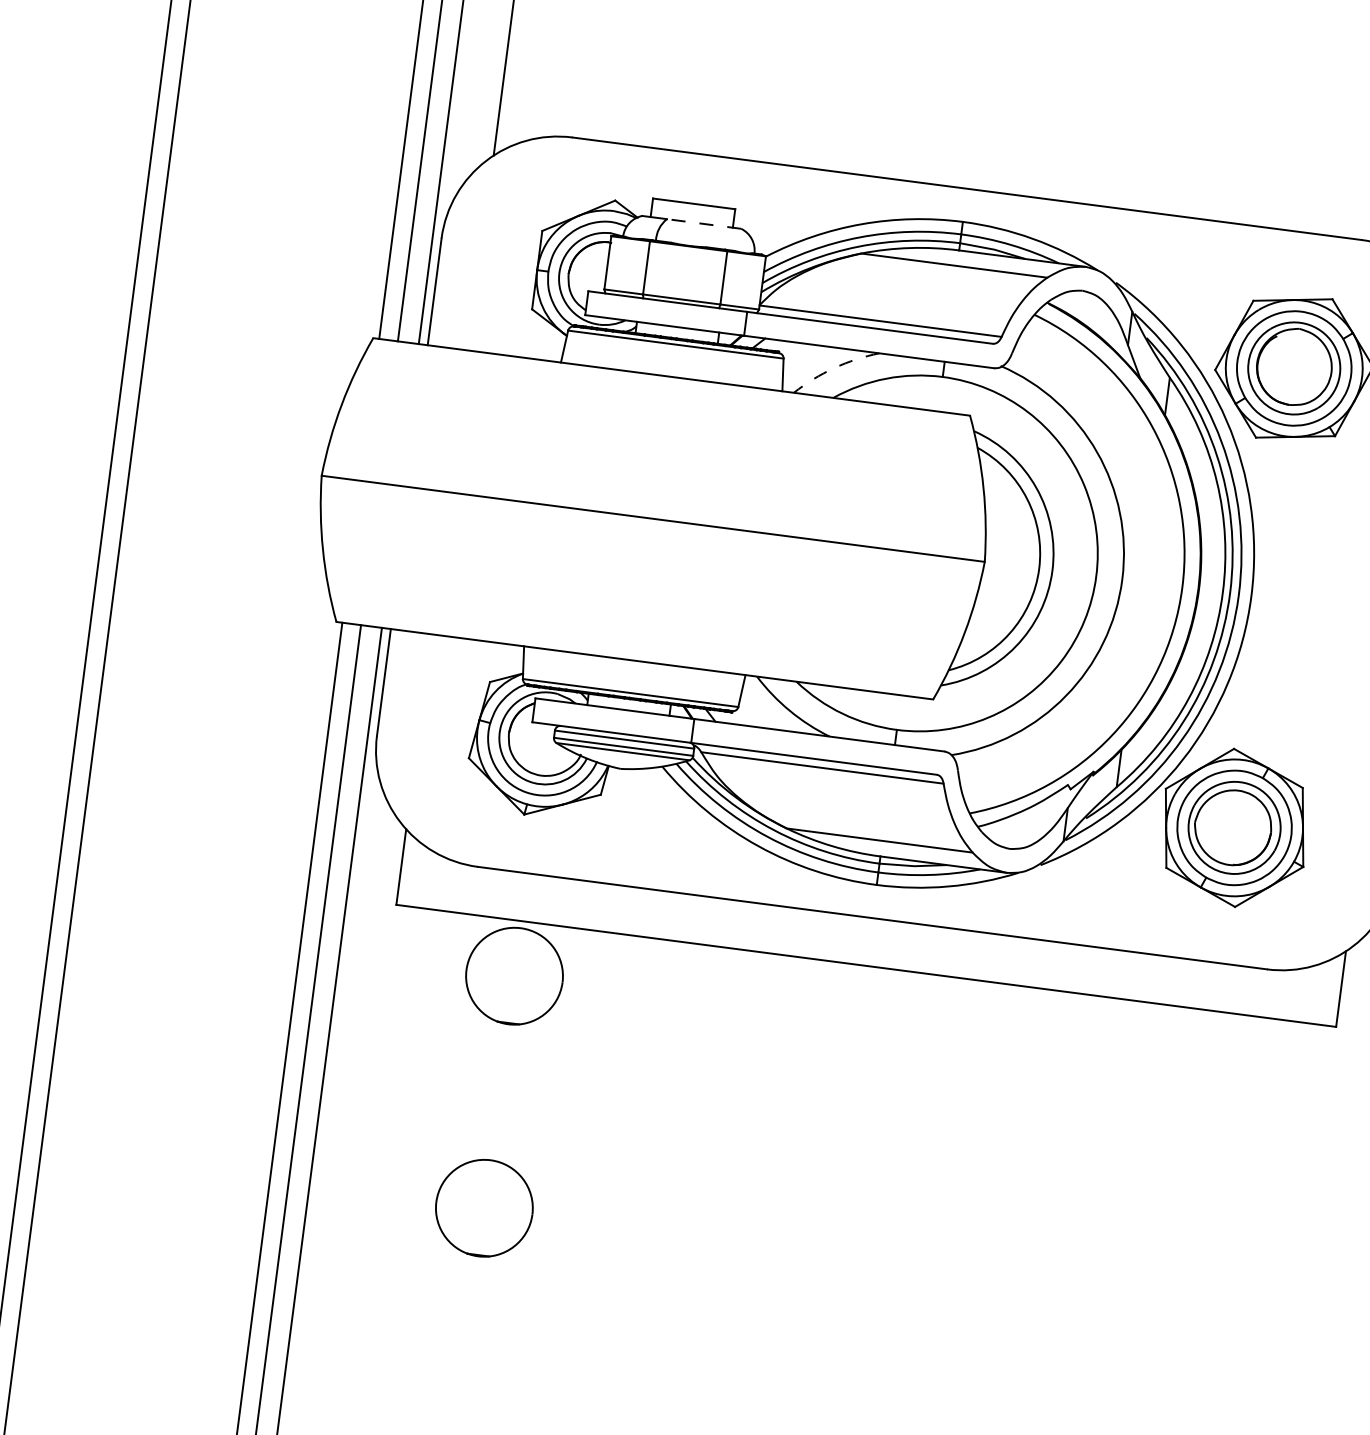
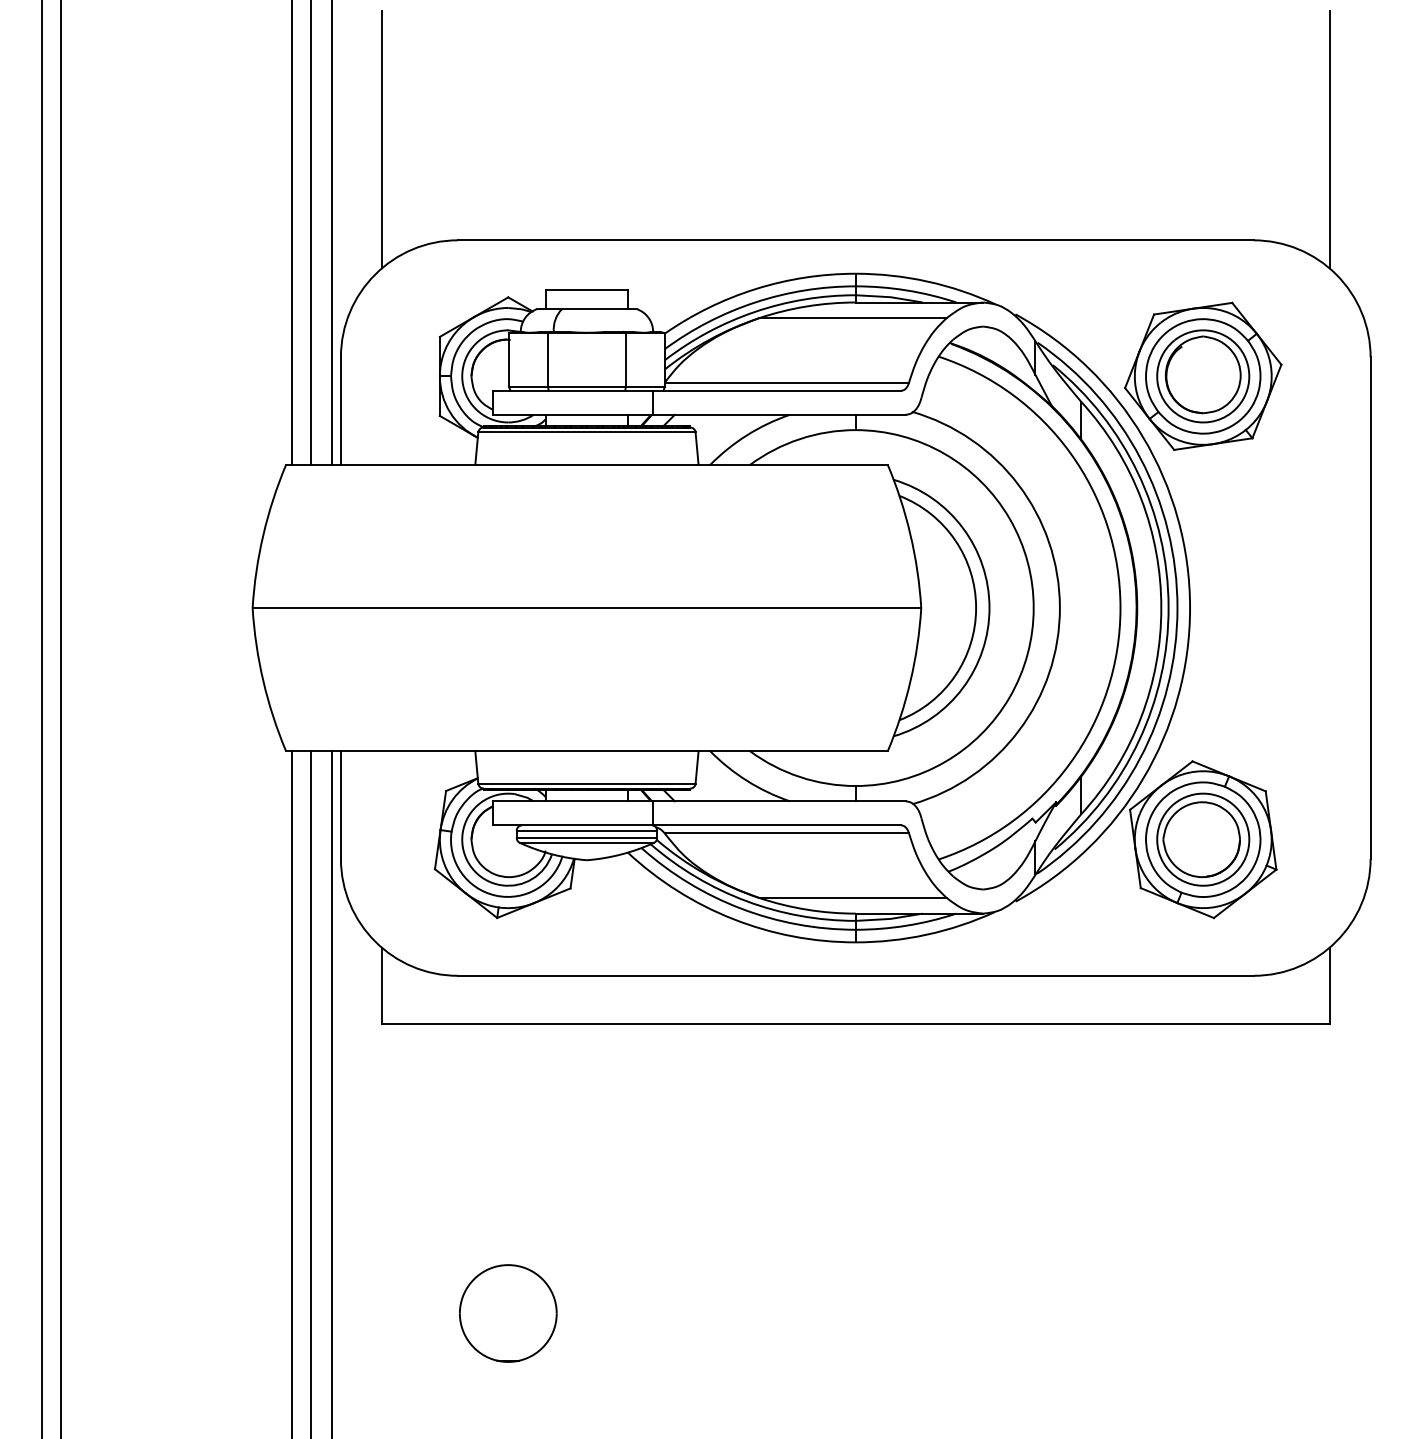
line: (703, 224) -> (598, 309), dashed -> solid
arc: (834, 368) -> (747, 435), dashed -> solid
part: (514, 976) -> (508, 1079), removed

